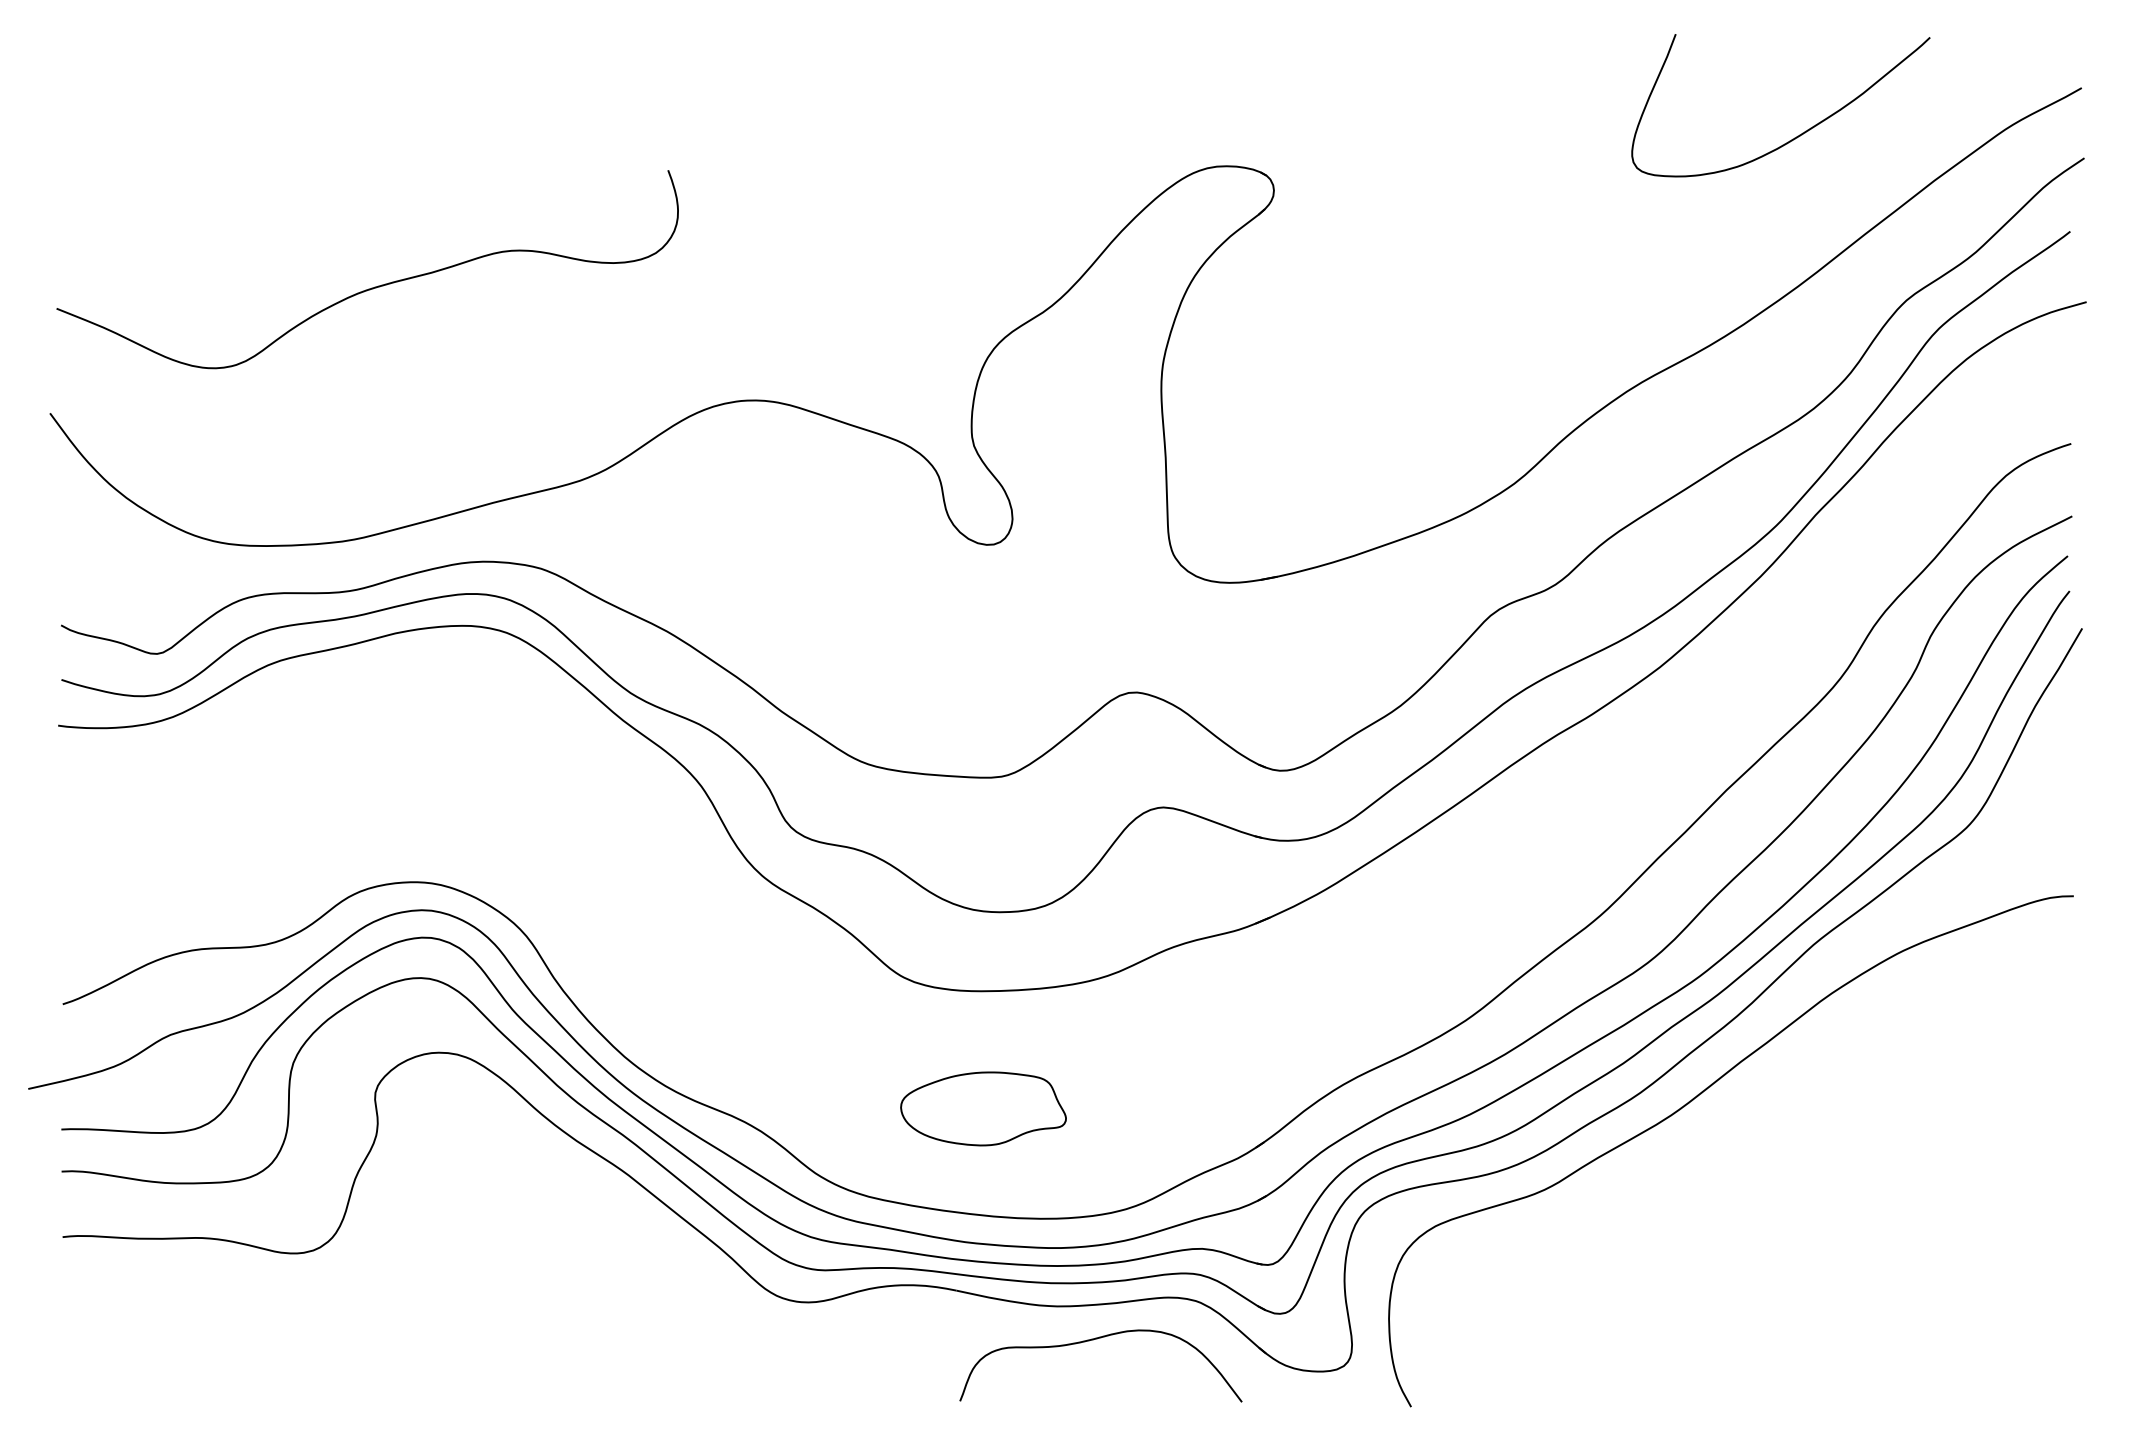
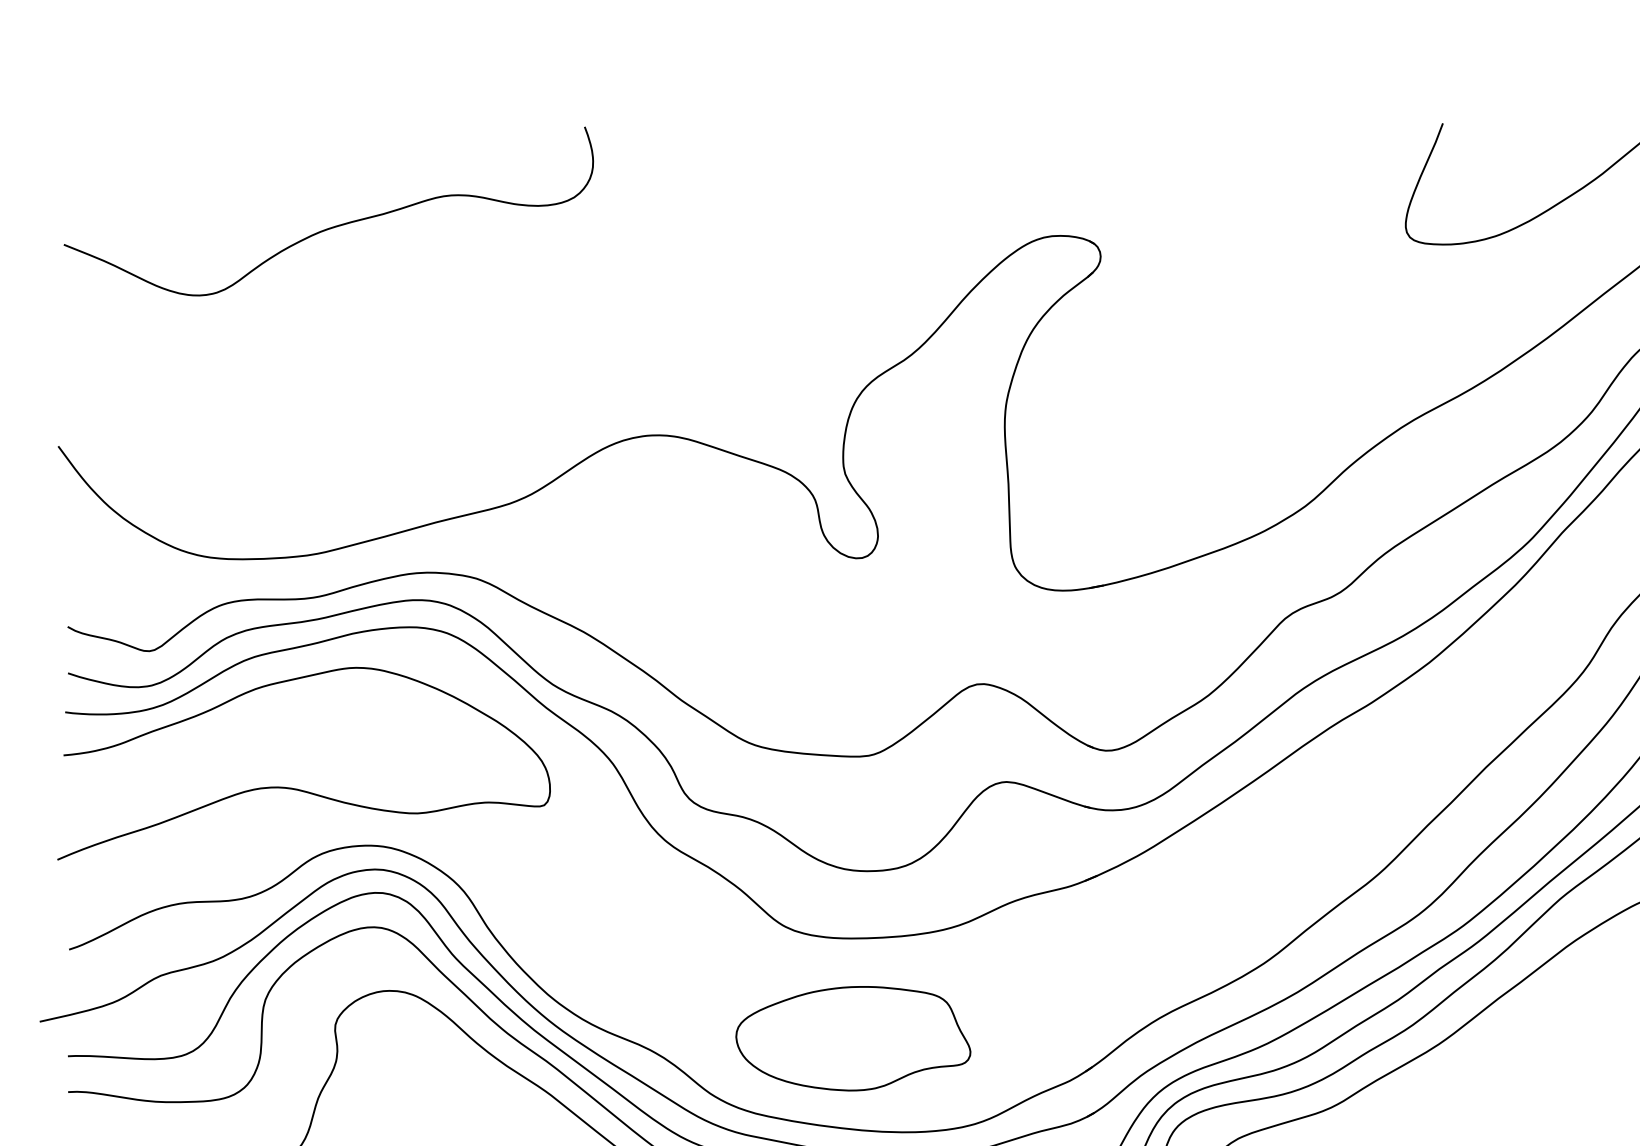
curve: (374, 286) -> (334, 225), moved
curve: (331, 815) -> (298, 788), added
part: (983, 1108) -> (853, 1038), size x1.67

